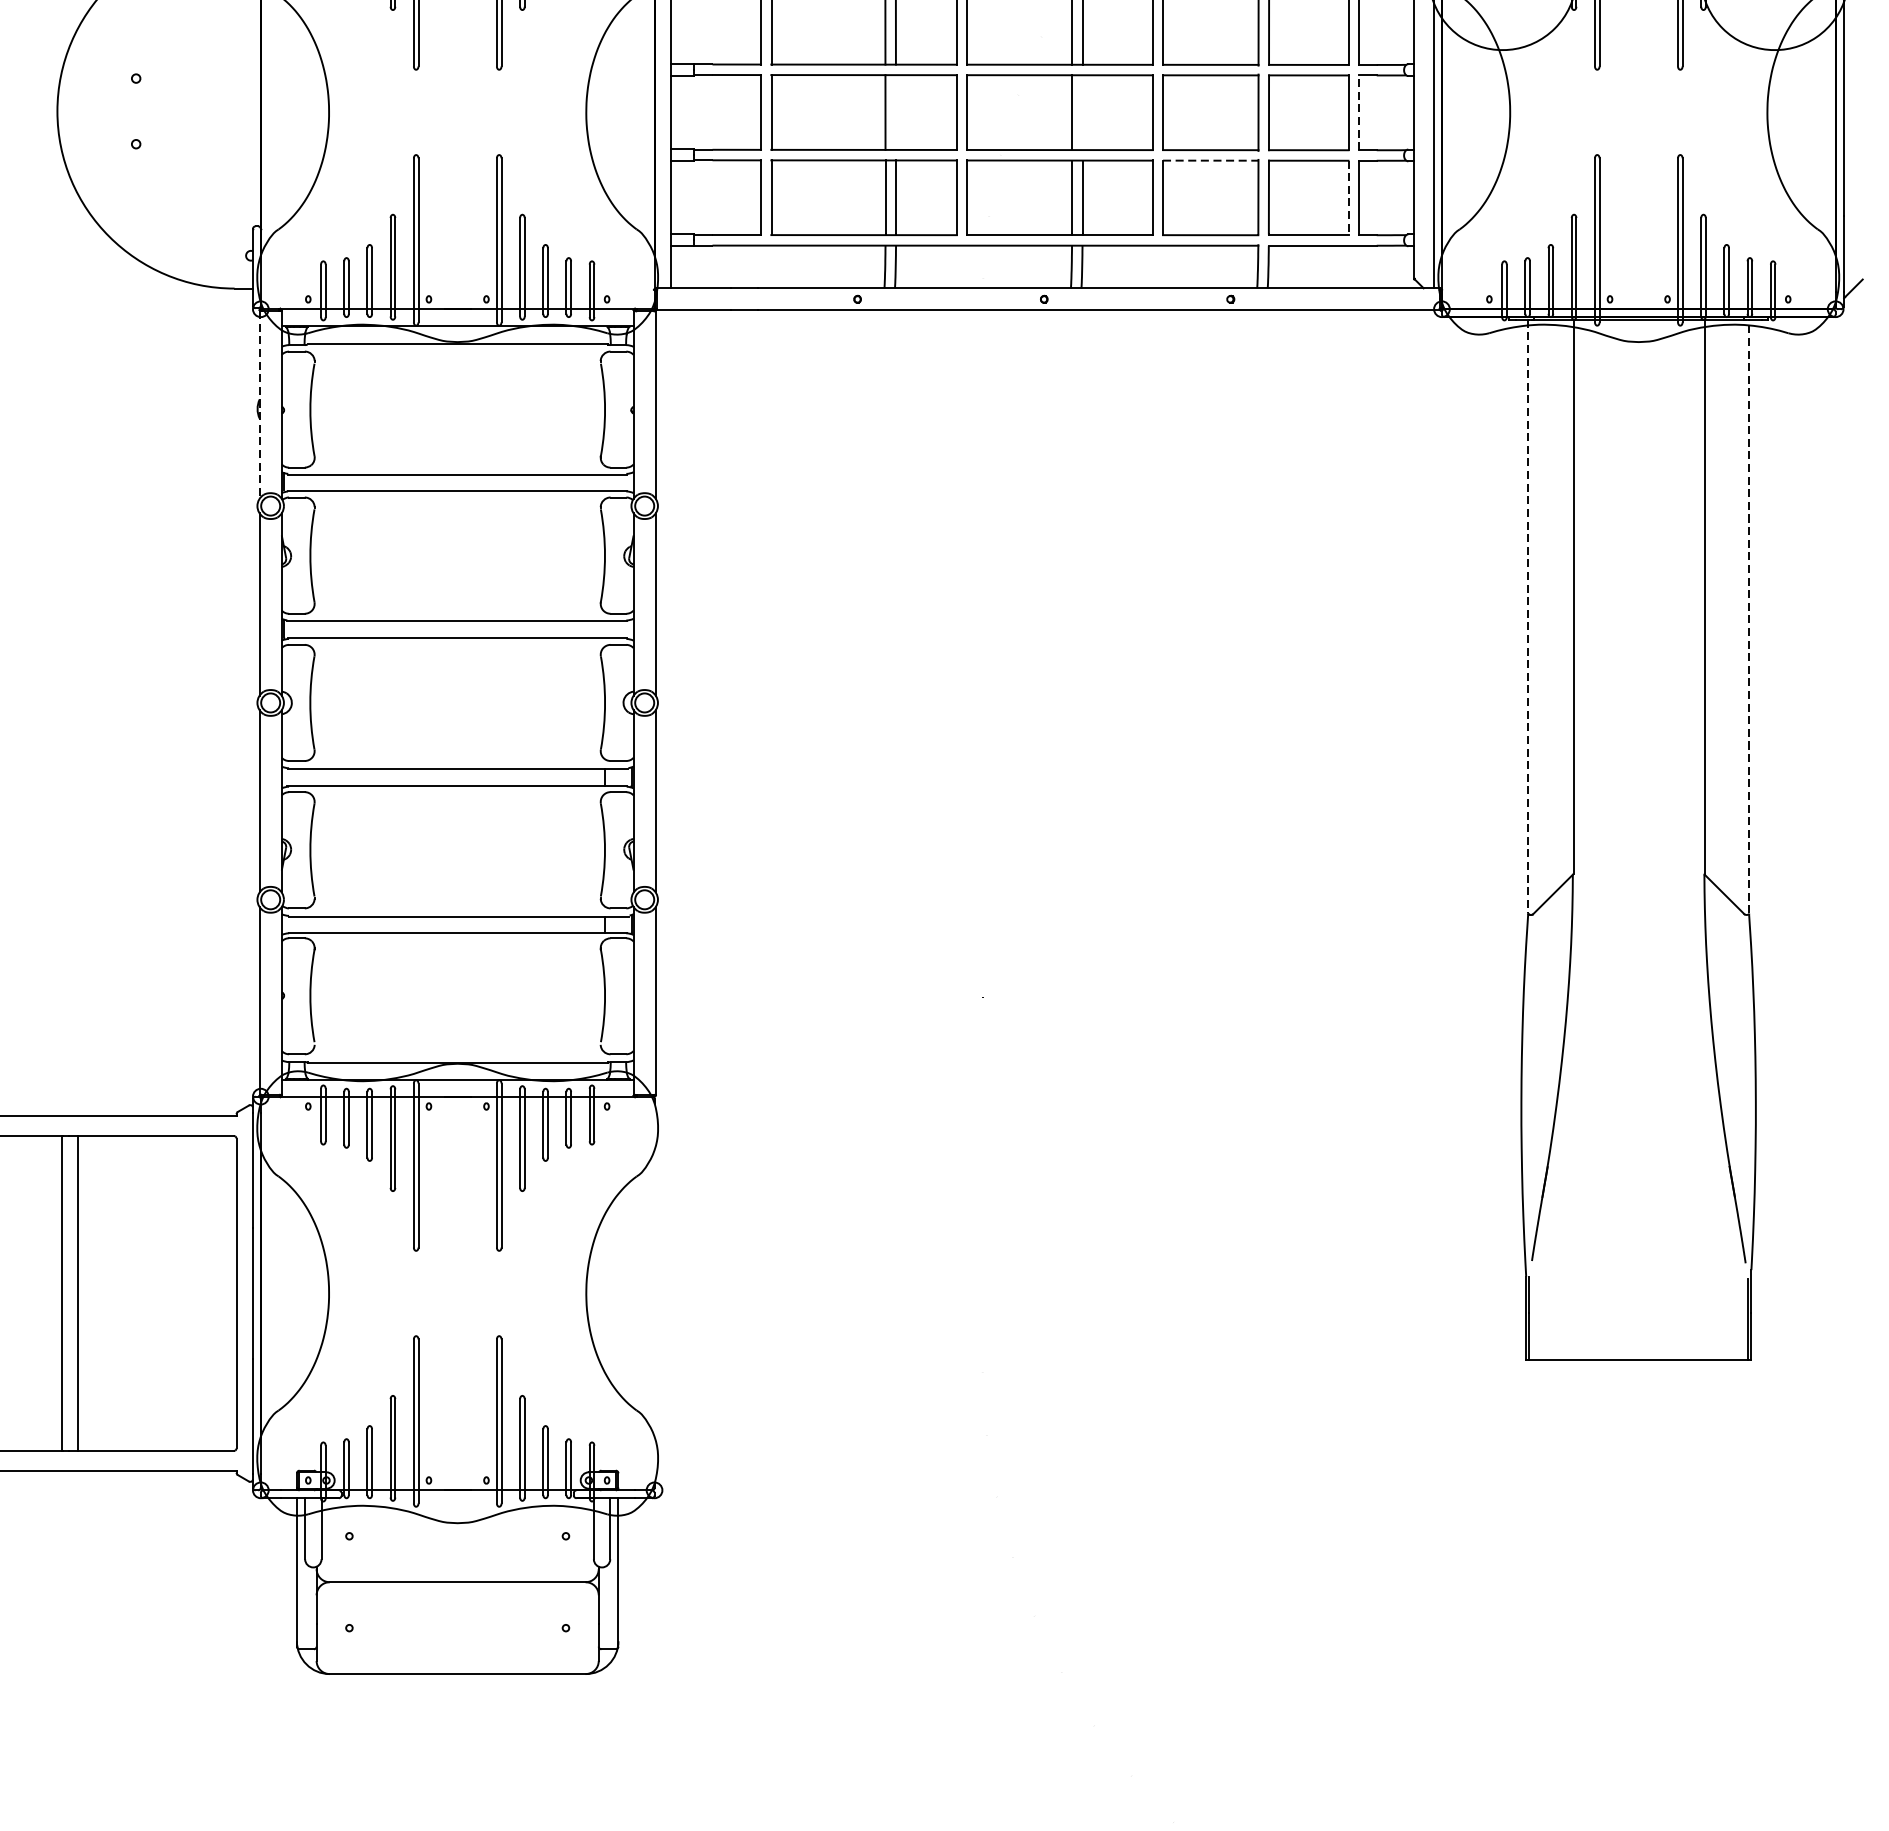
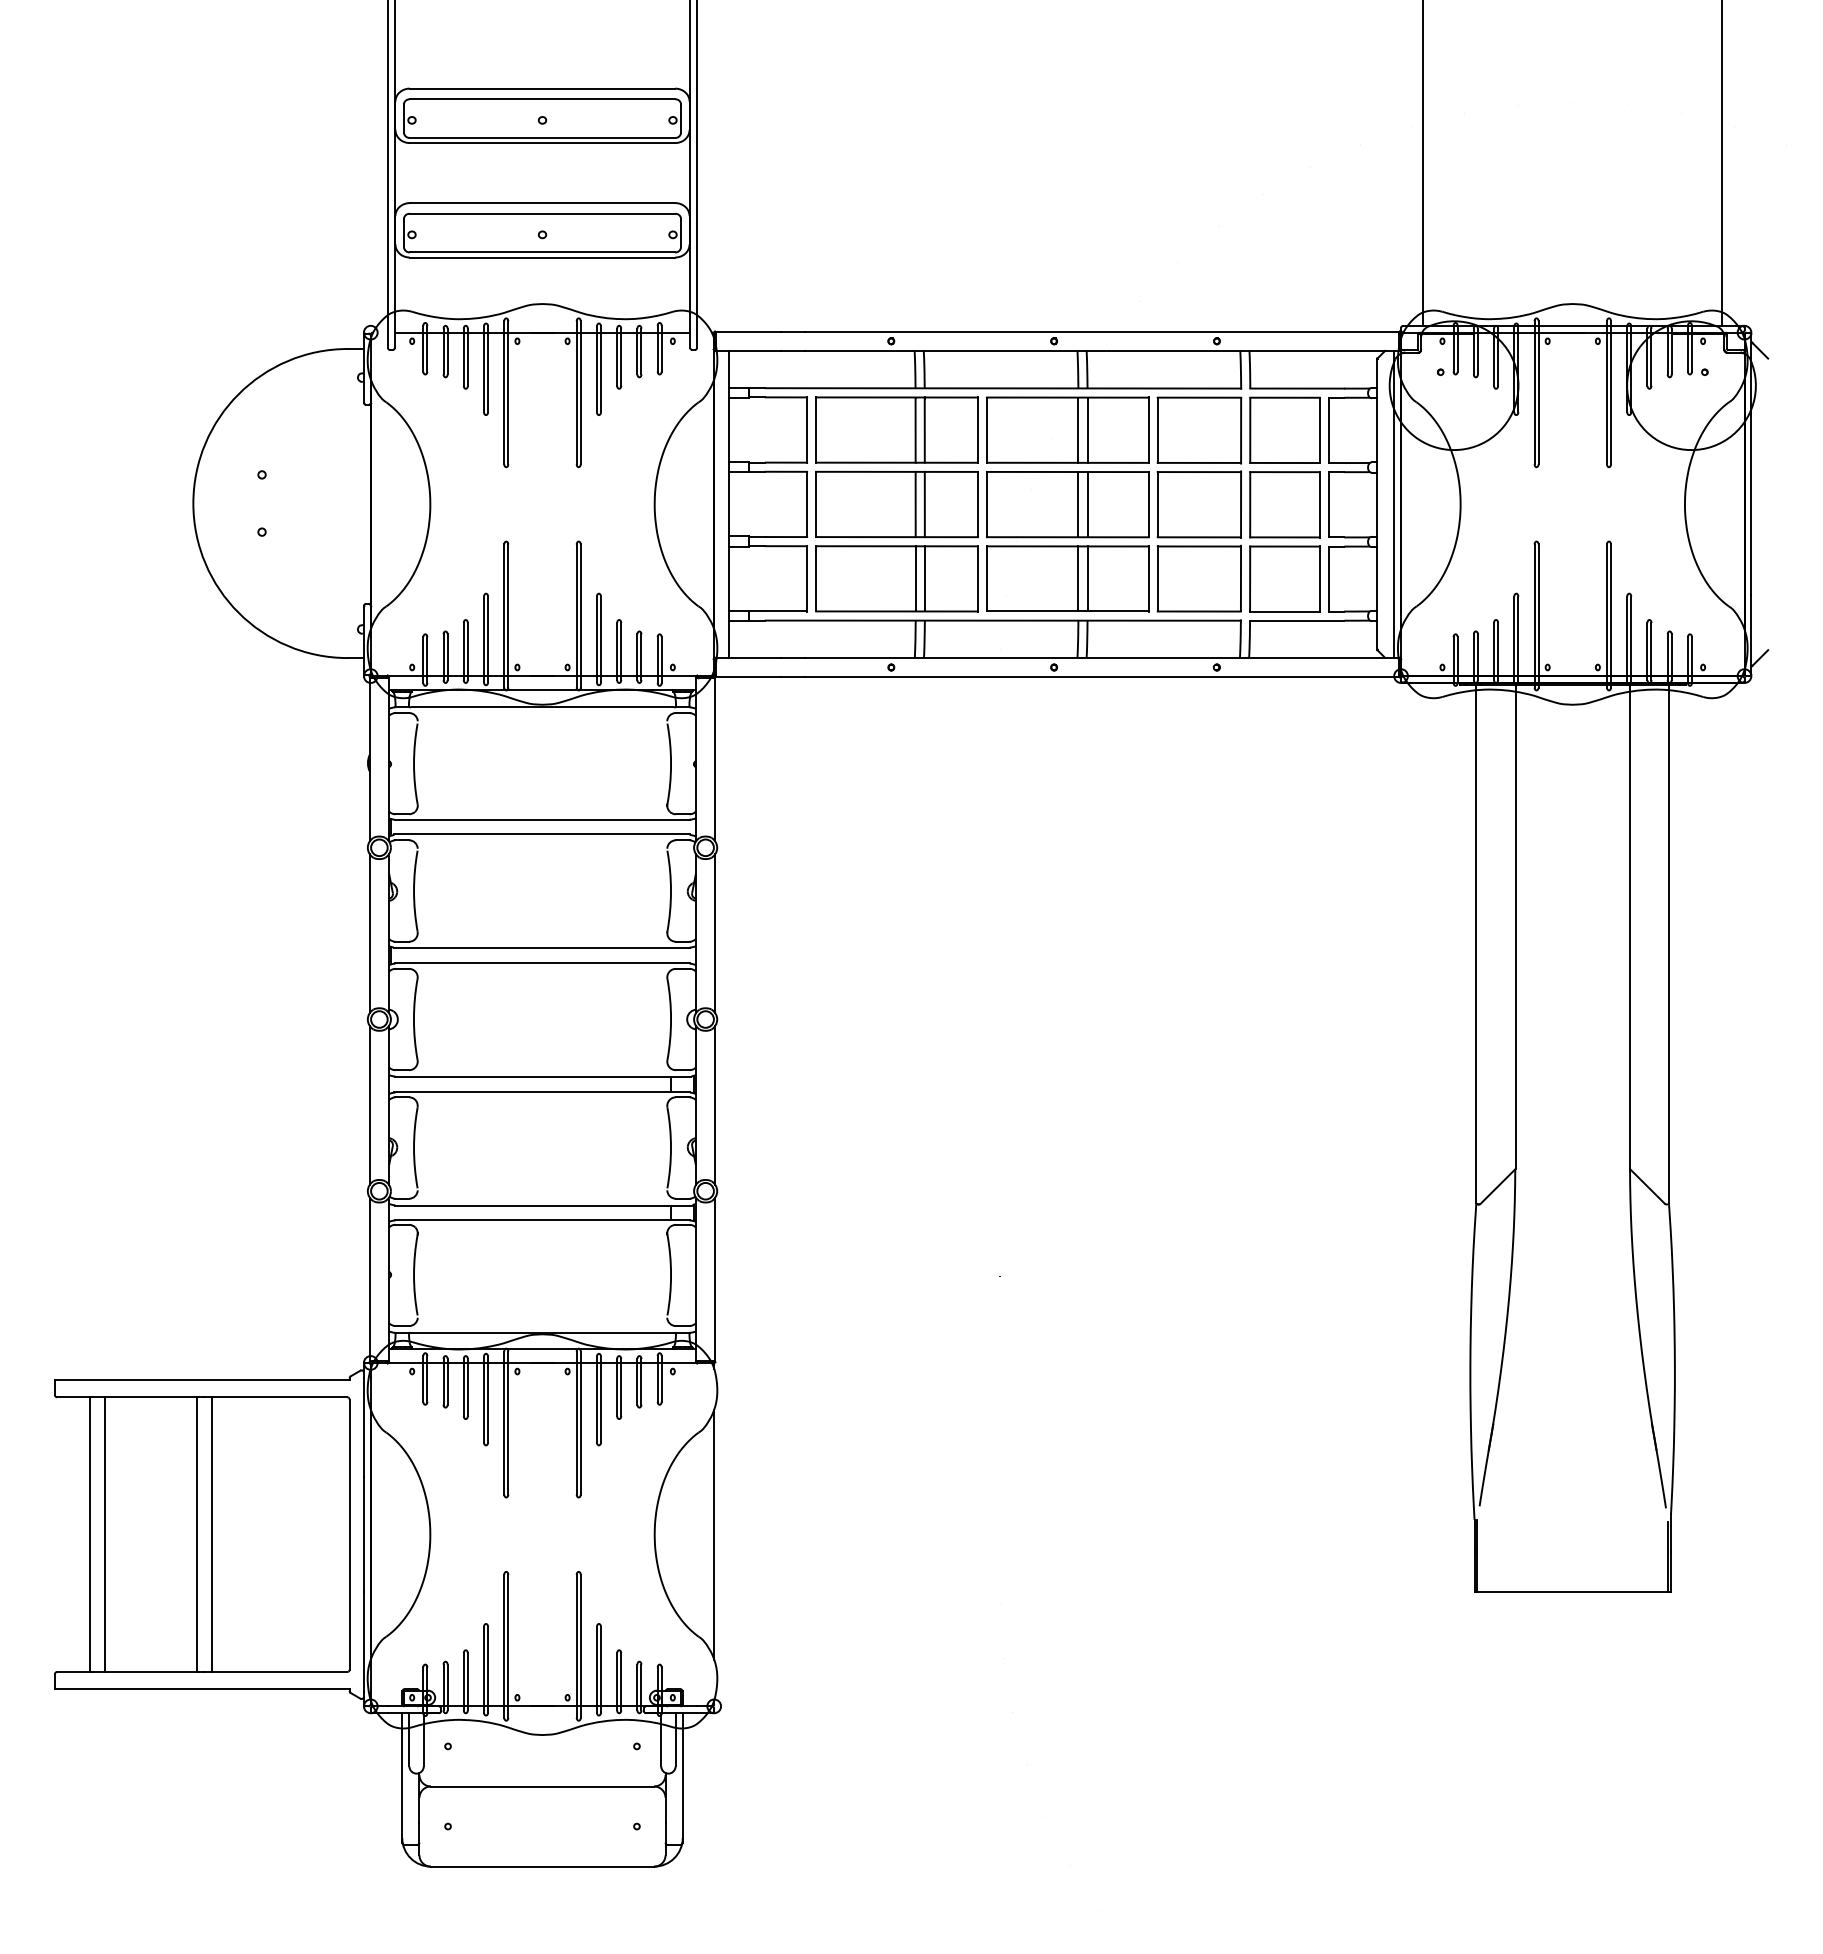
line: (895, 112) -> (924, 504), added
line: (1082, 112) -> (1087, 504), added
line: (1358, 112) -> (1328, 504), dashed -> solid
line: (1210, 160) -> (1199, 546), dashed -> solid
line: (1348, 198) -> (1319, 579), dashed -> solid
line: (259, 404) -> (369, 759), dashed -> solid
line: (1528, 616) -> (1476, 944), dashed -> solid
line: (1749, 616) -> (1669, 944), dashed -> solid
line: (654, 1293) -> (714, 1534), added

